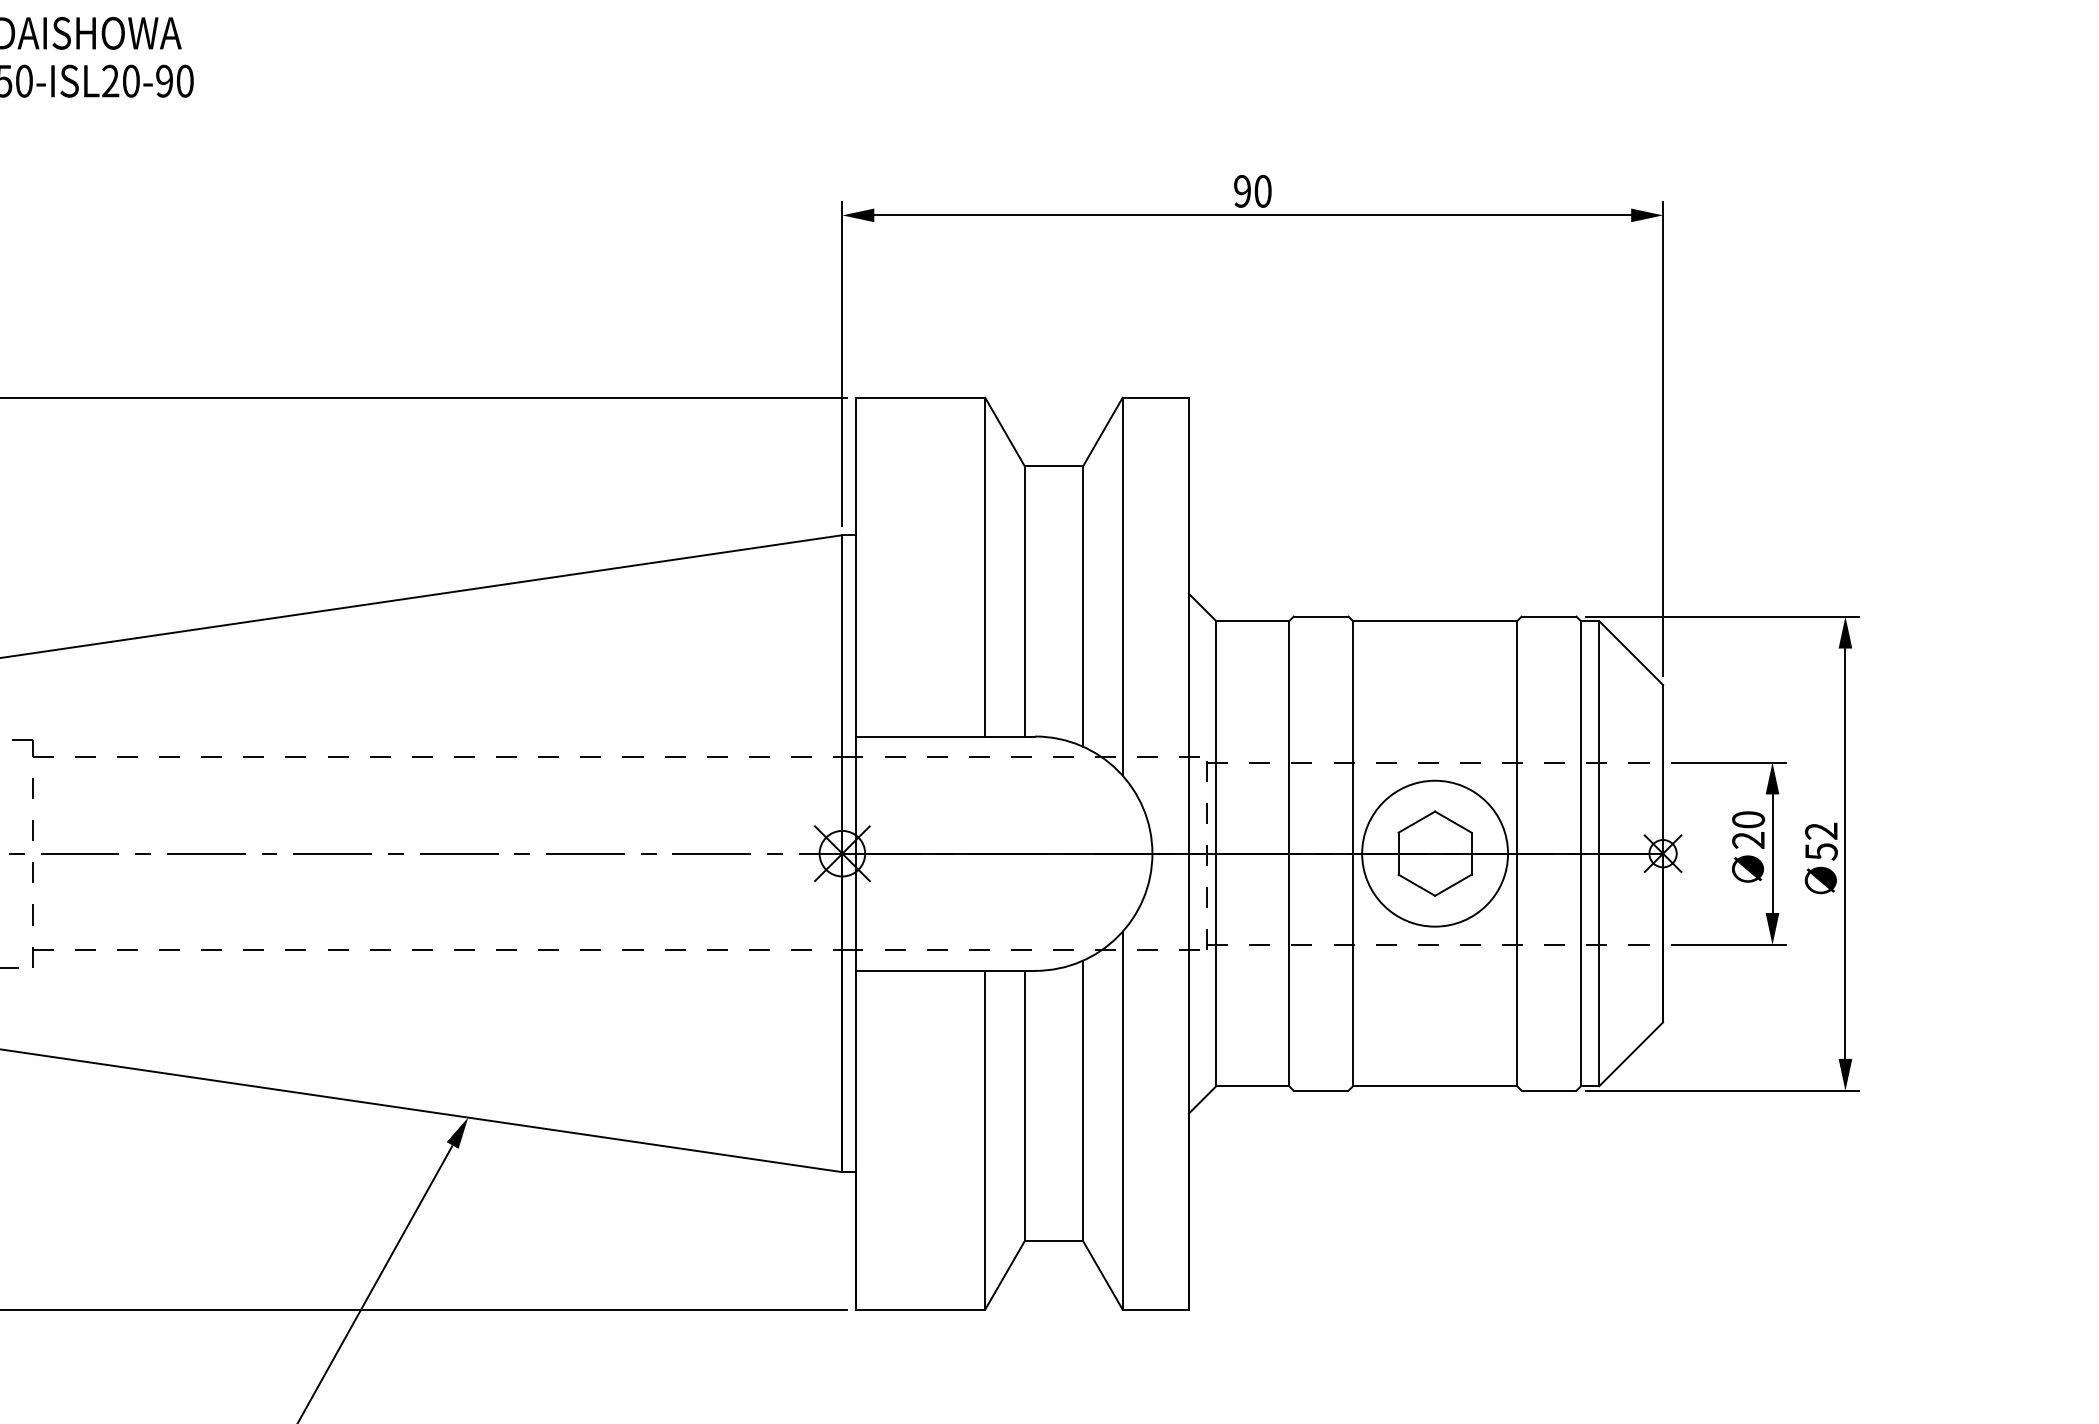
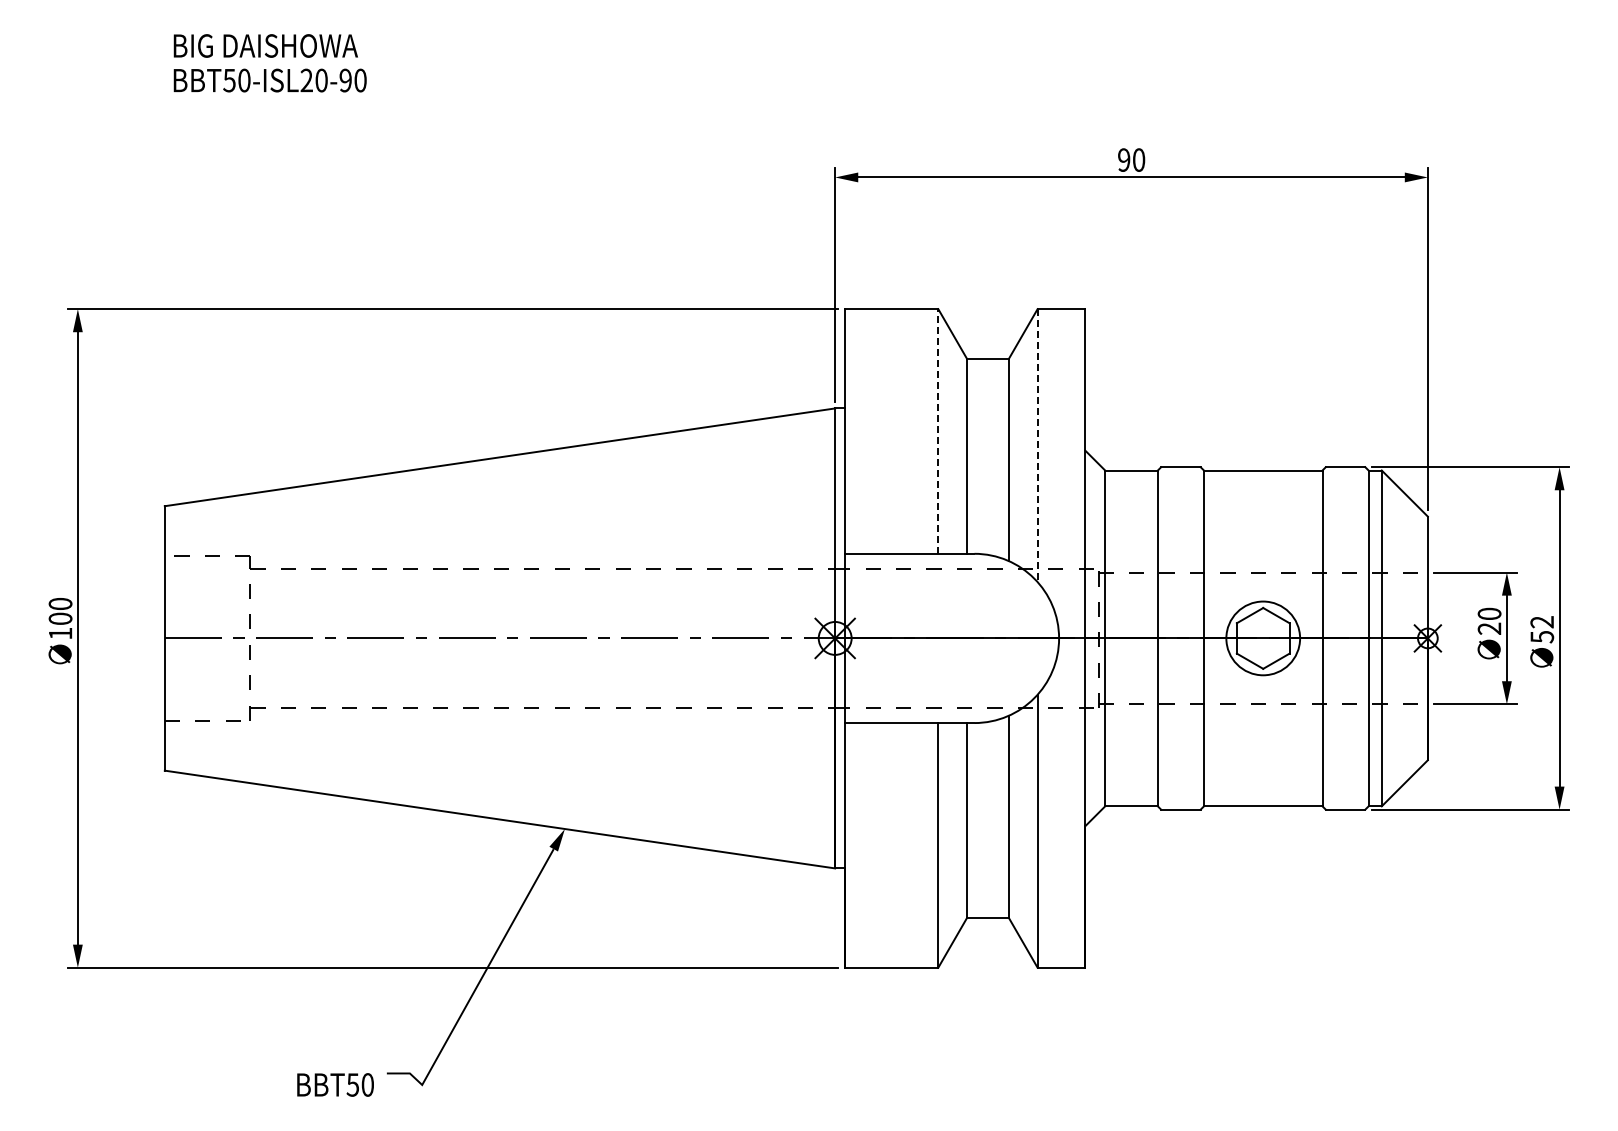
line: (985, 565) -> (938, 430), solid -> dashed
line: (1122, 587) -> (1037, 446), solid -> dashed
circle: (1434, 853) -> (1262, 638), size x0.7

